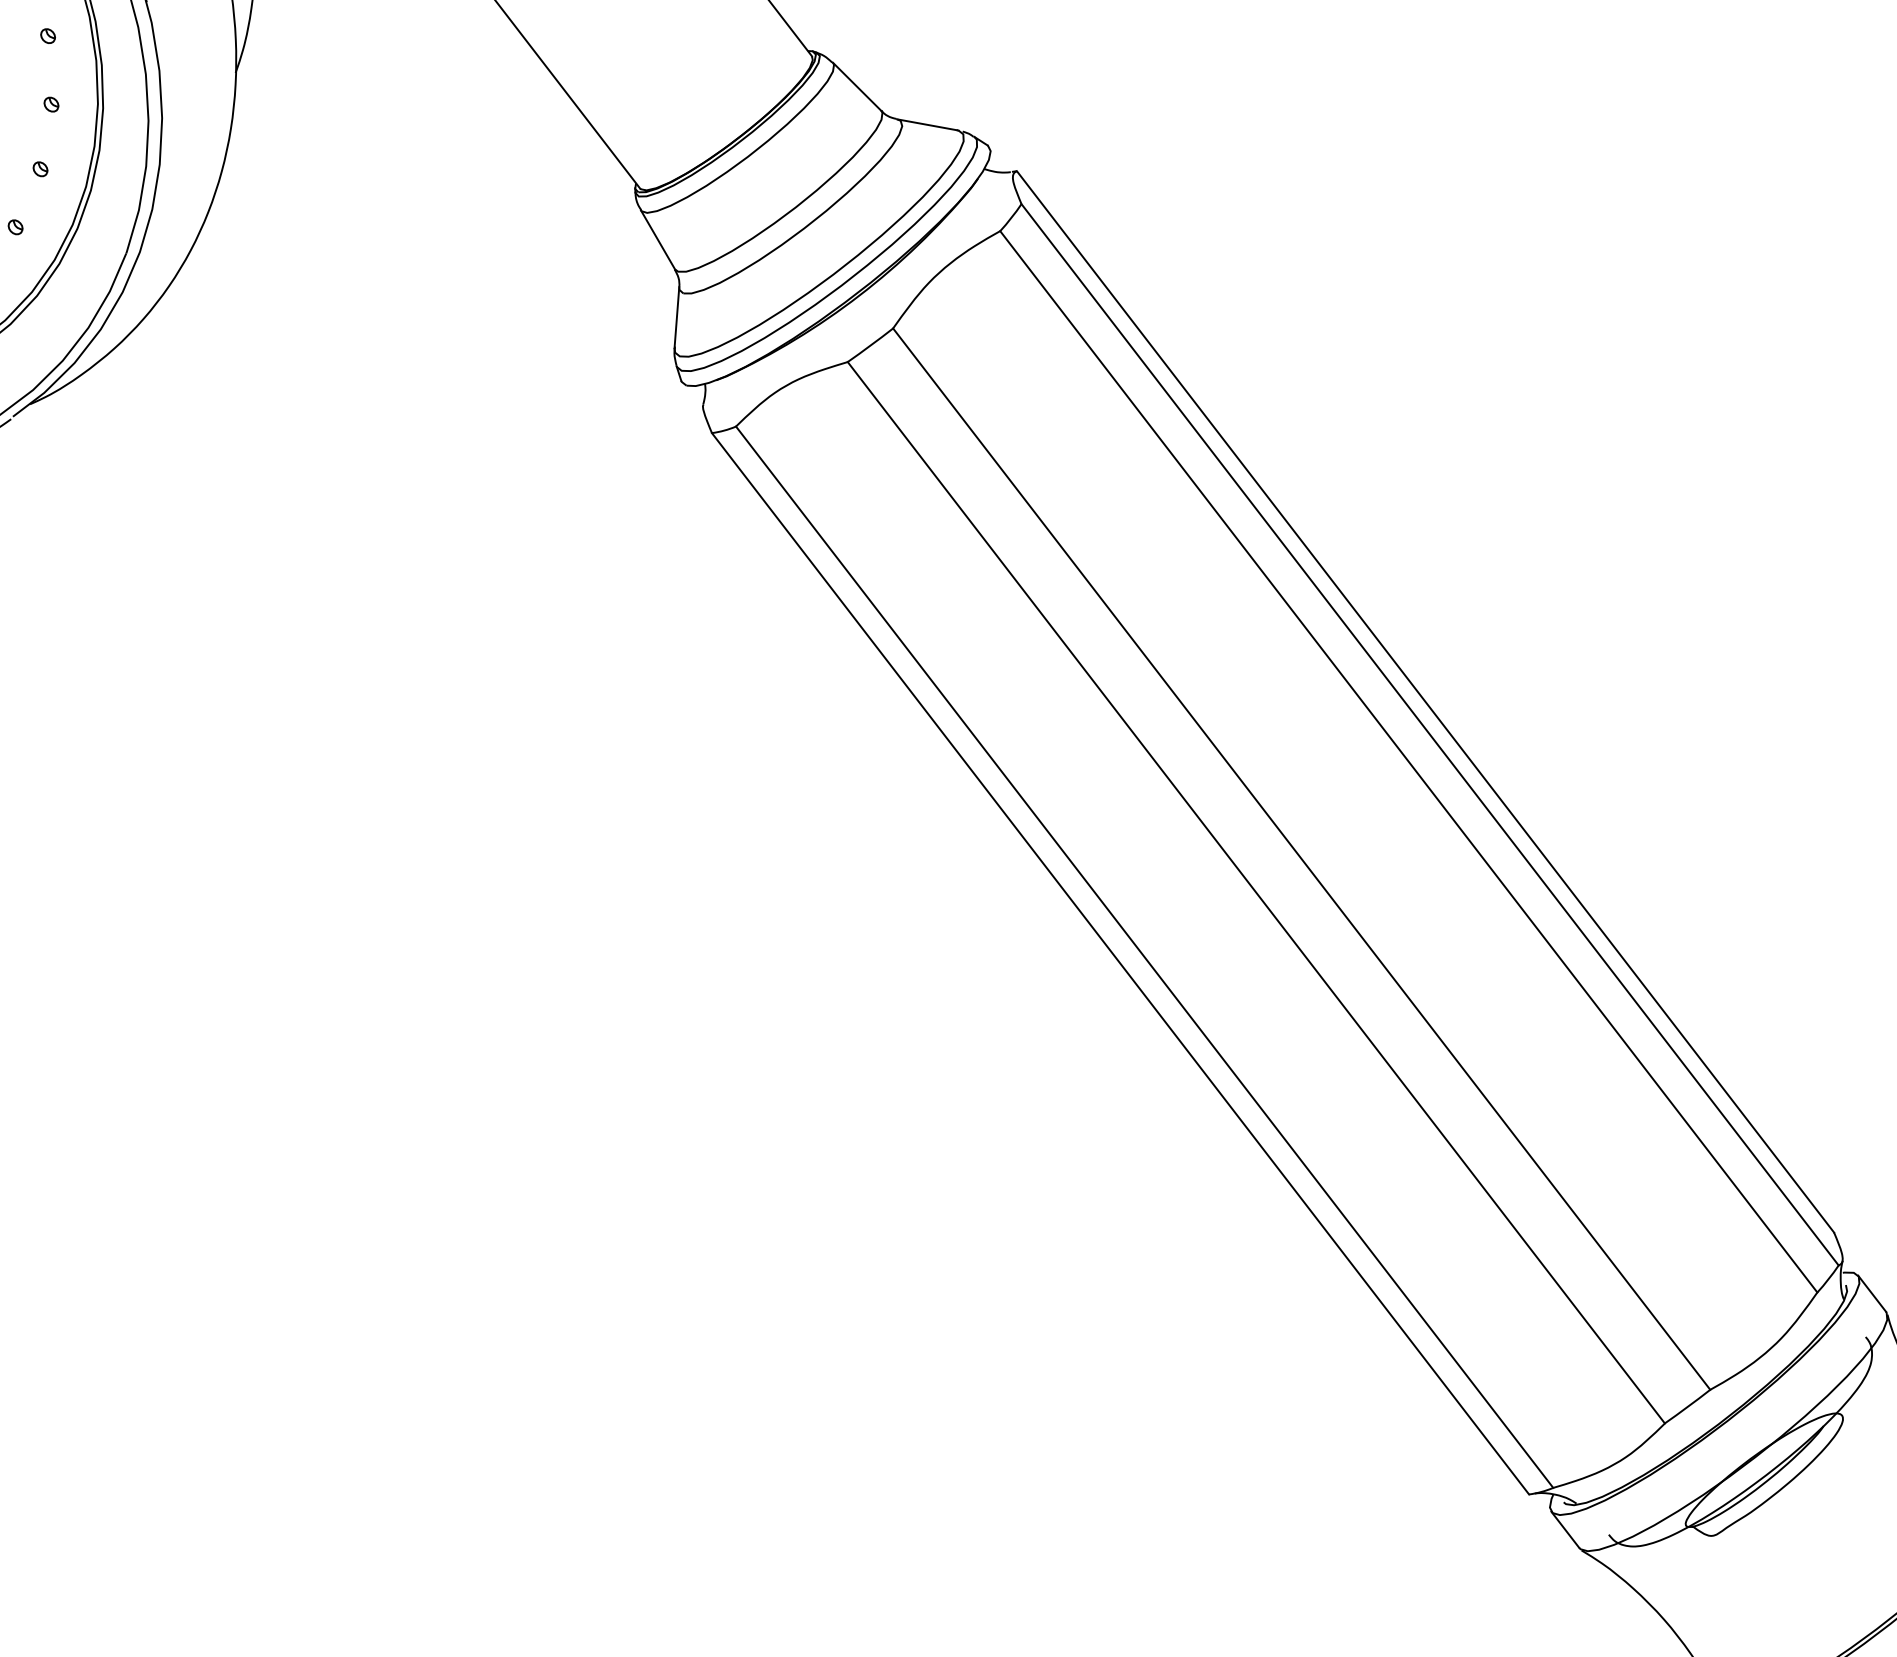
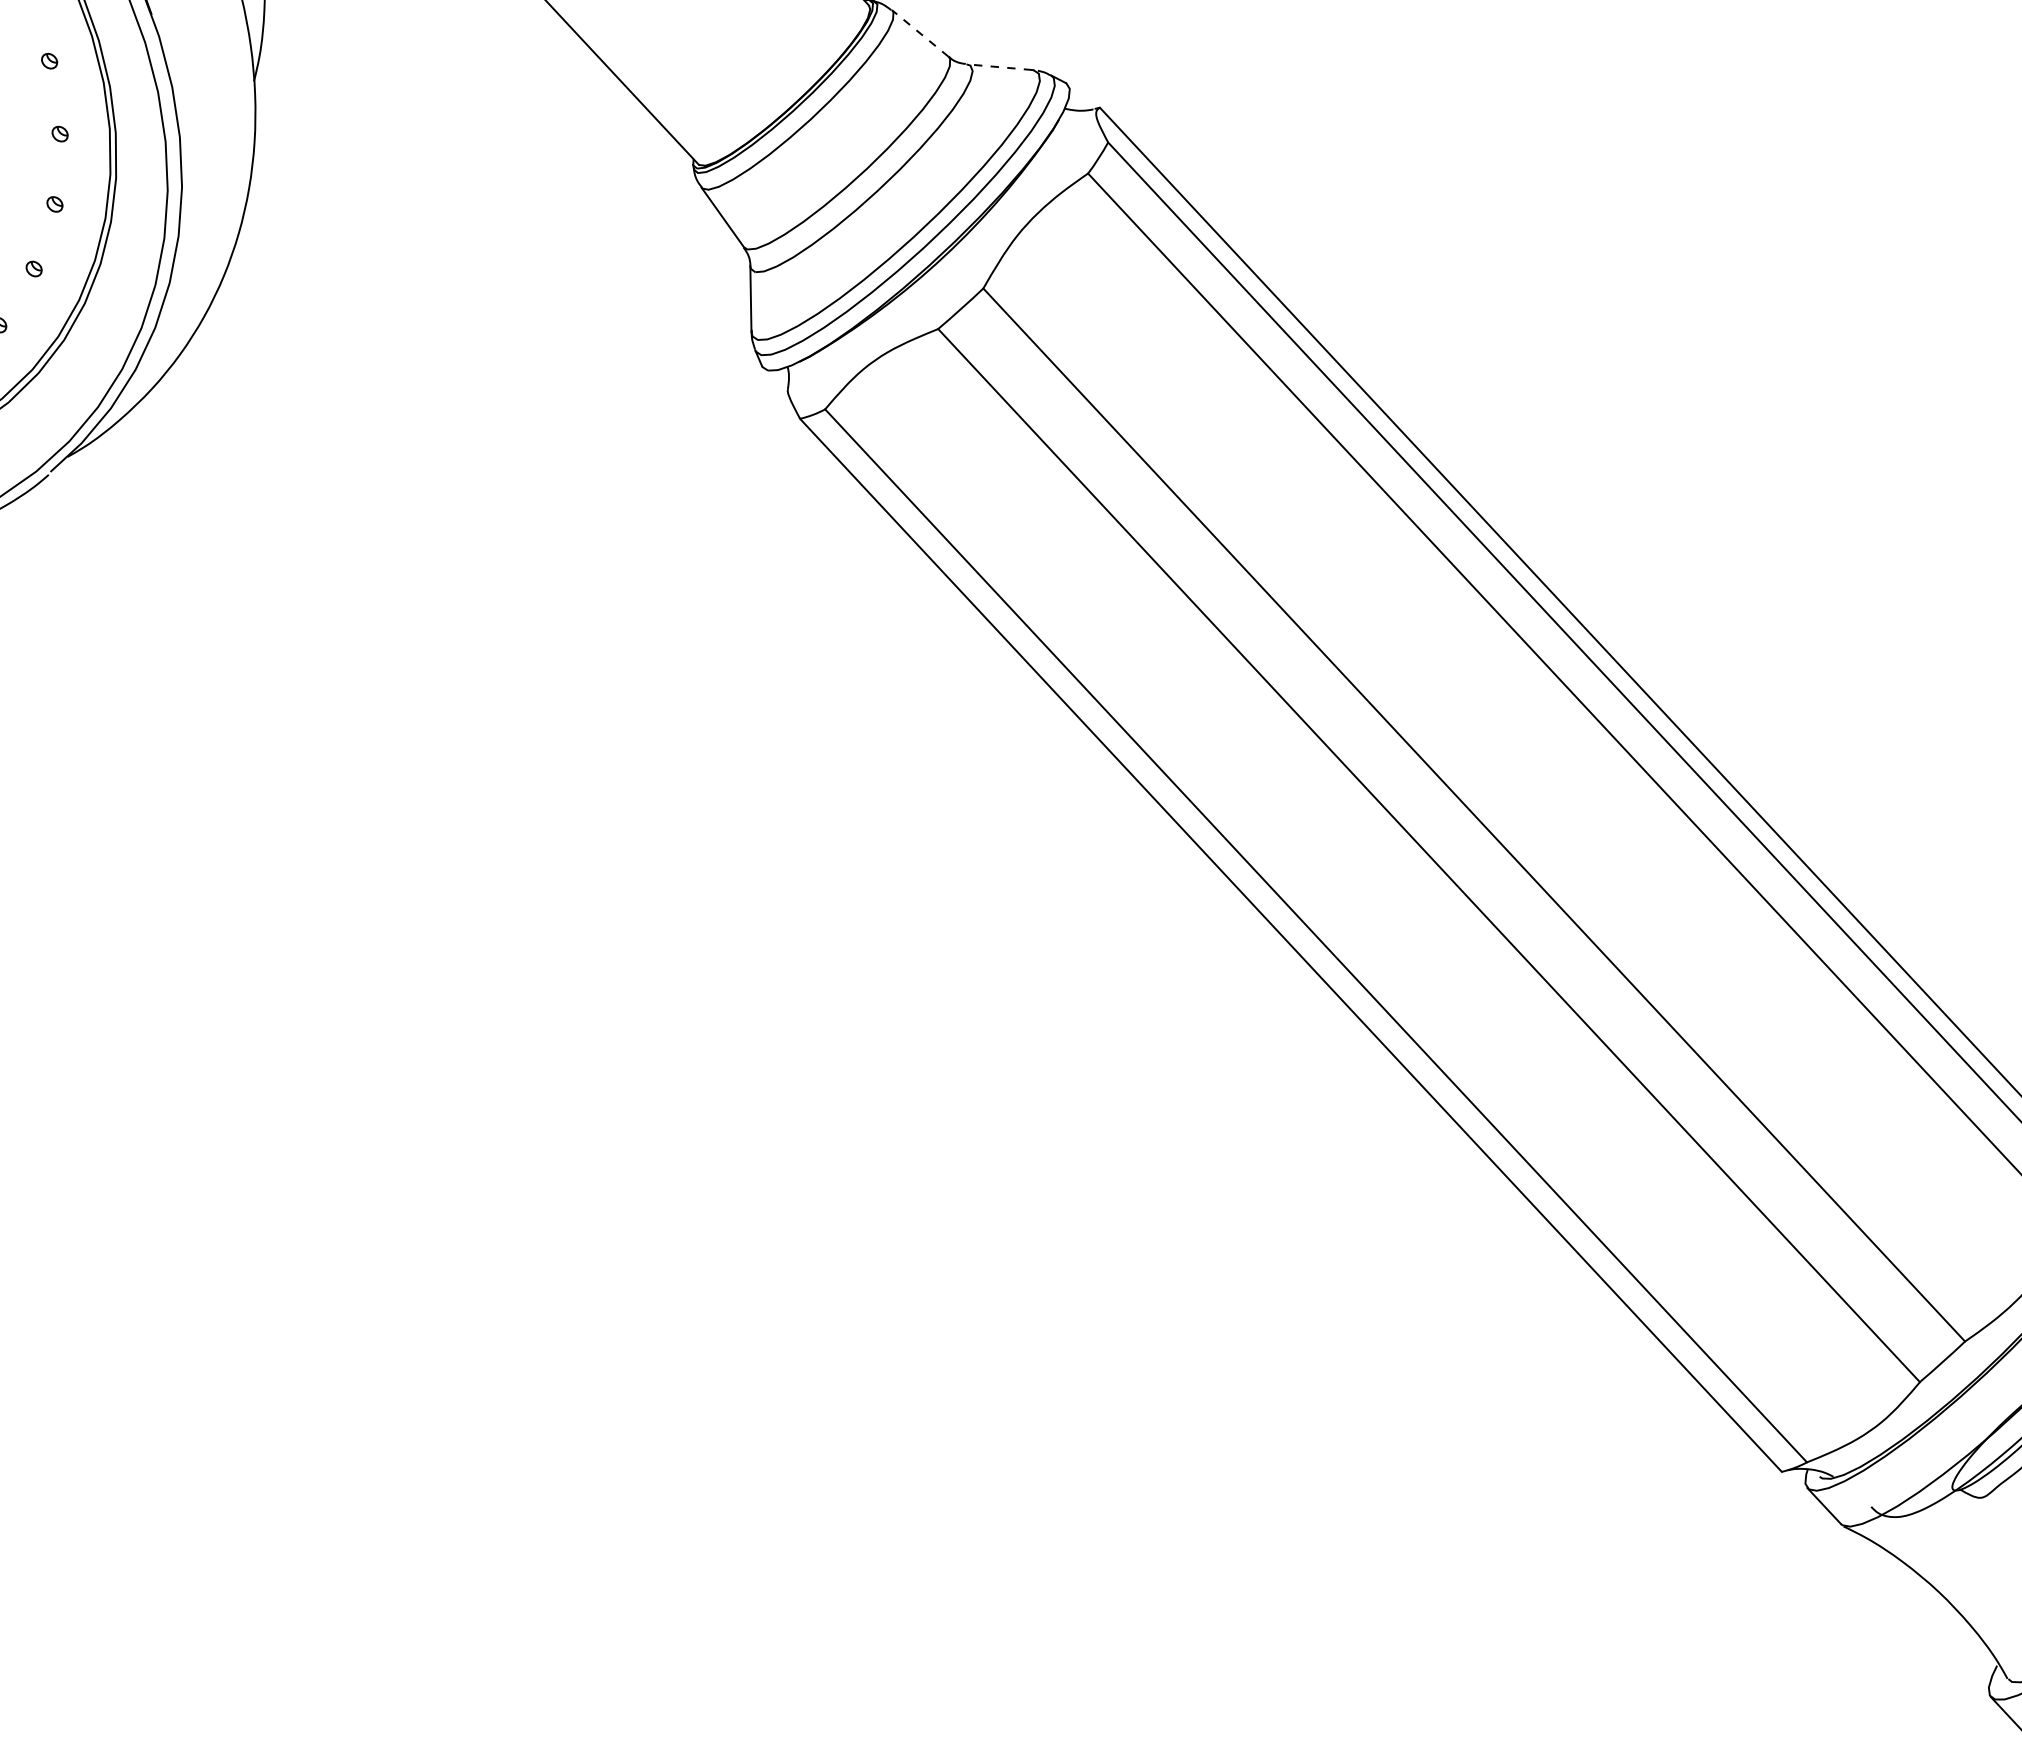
line: (856, 86) -> (919, 33), solid -> dashed
line: (927, 124) -> (999, 66), solid -> dashed

